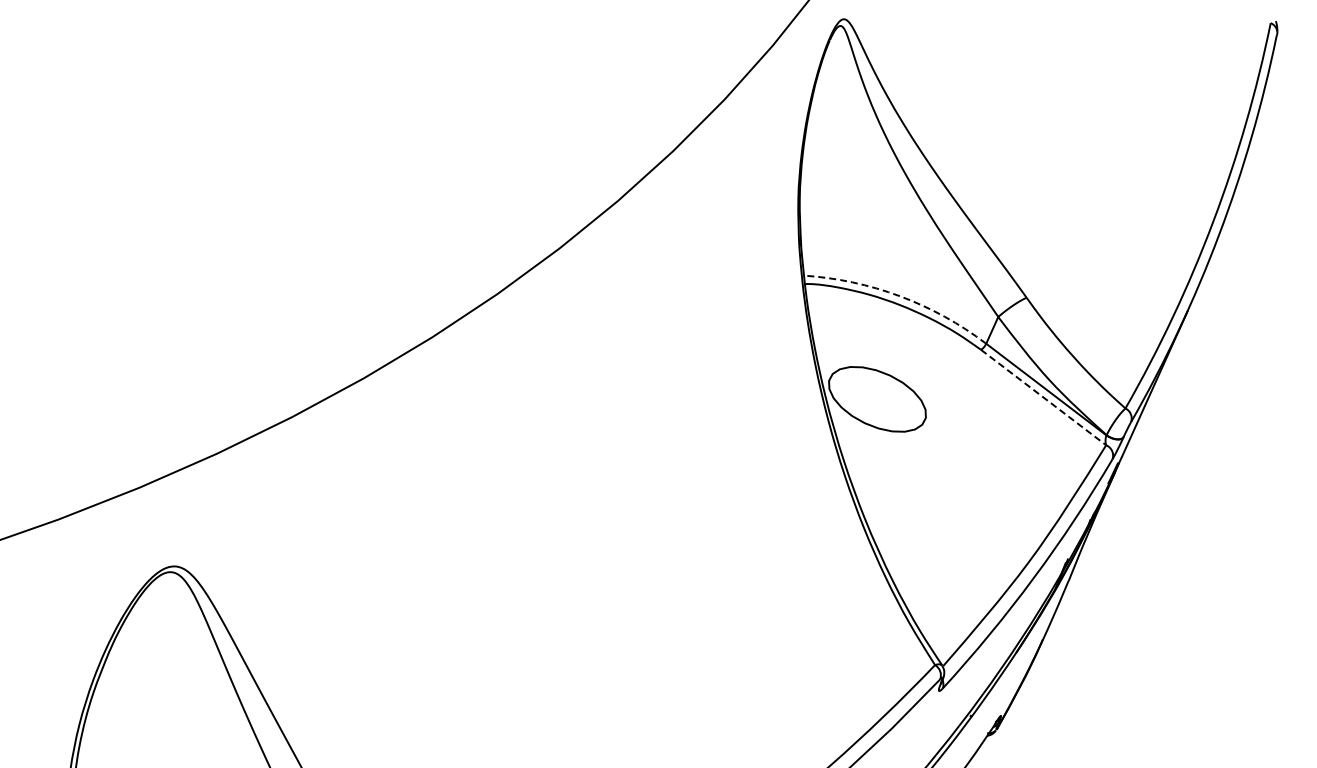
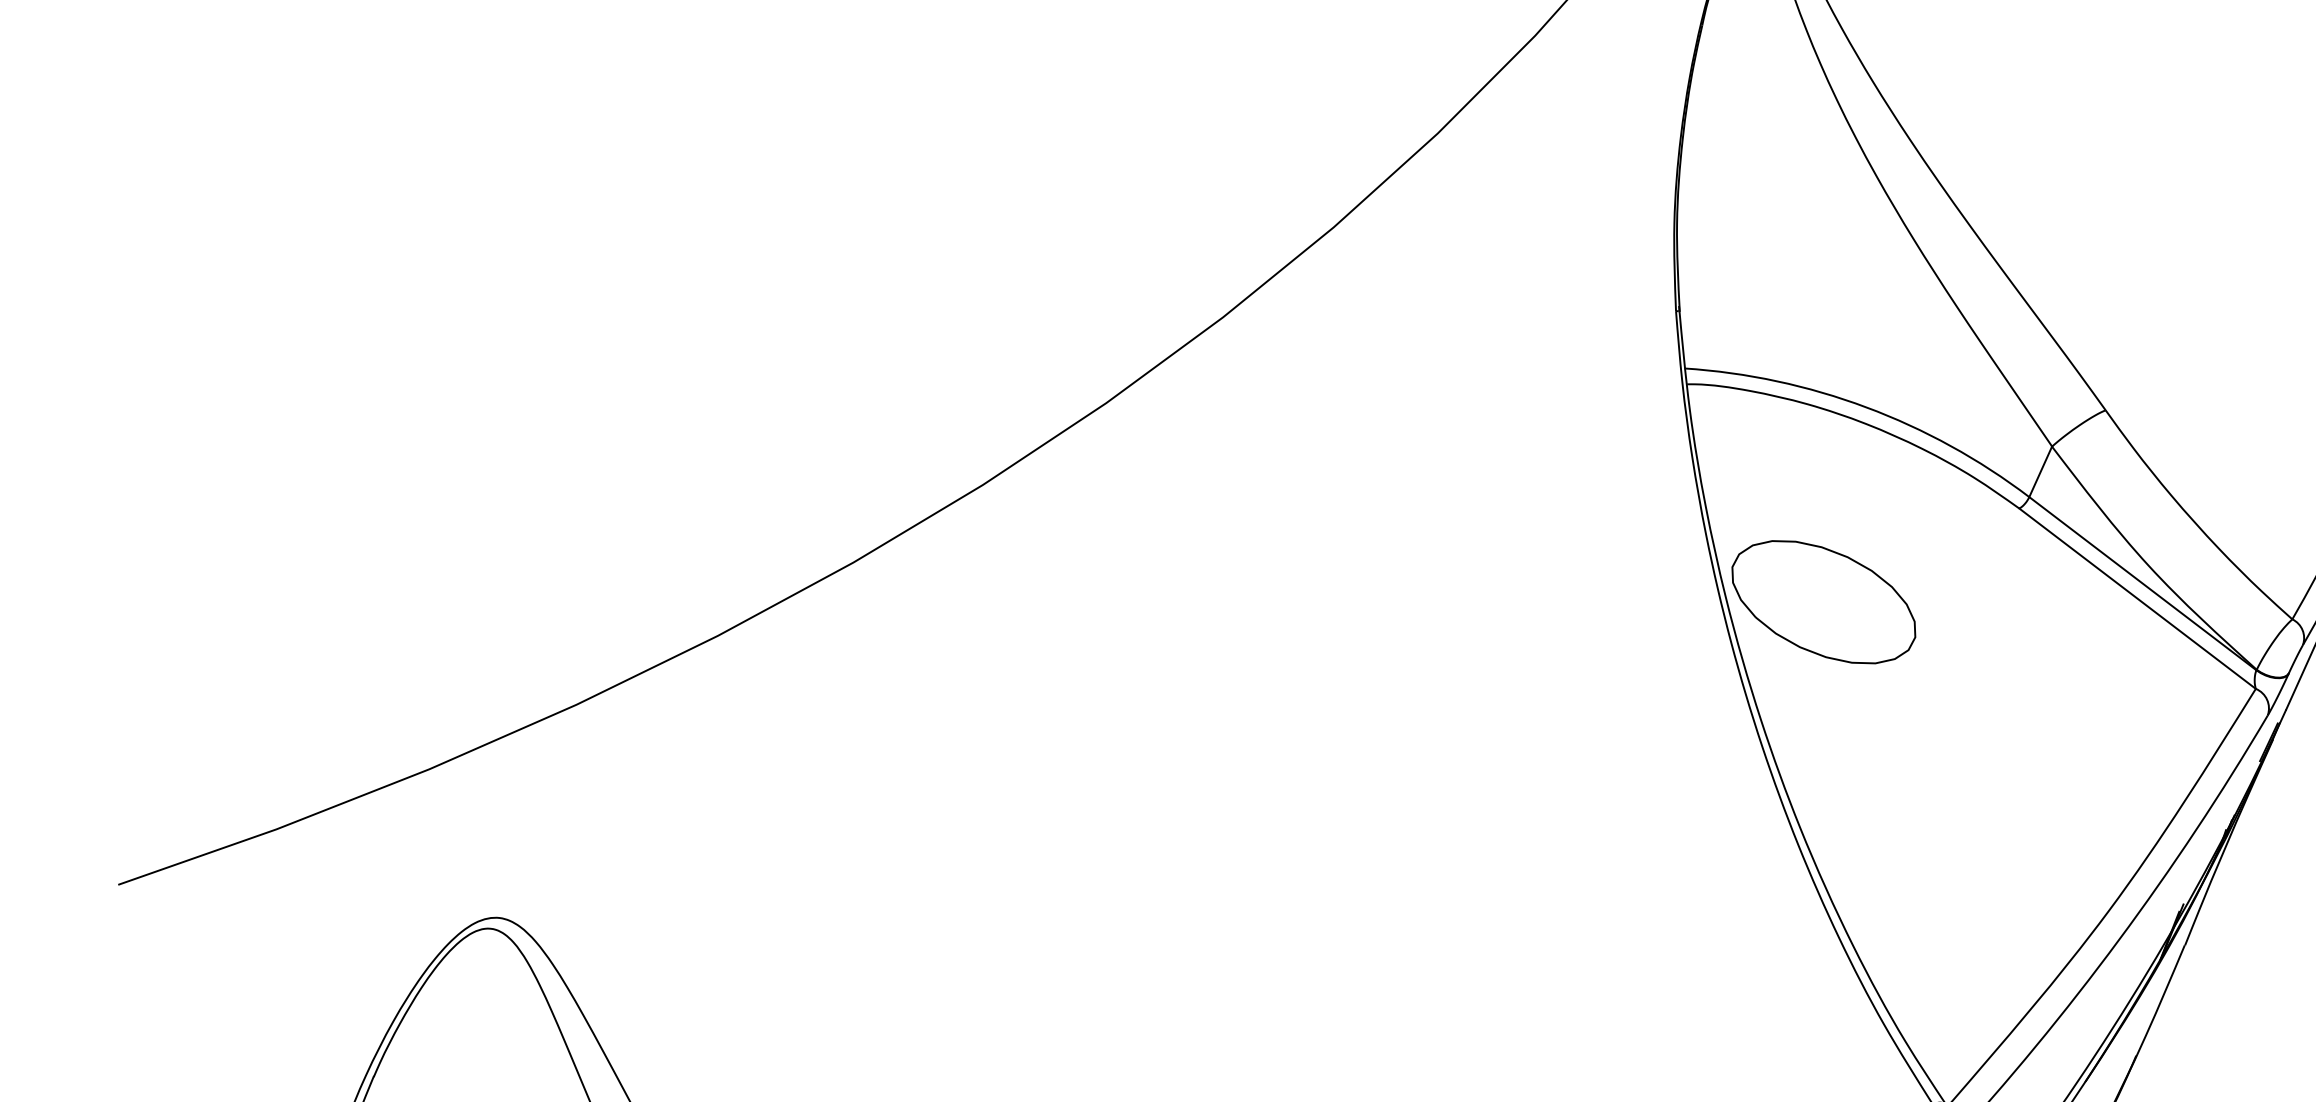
arc: (899, 296) -> (1865, 407), dashed -> solid
line: (1043, 397) -> (2137, 598), dashed -> solid

